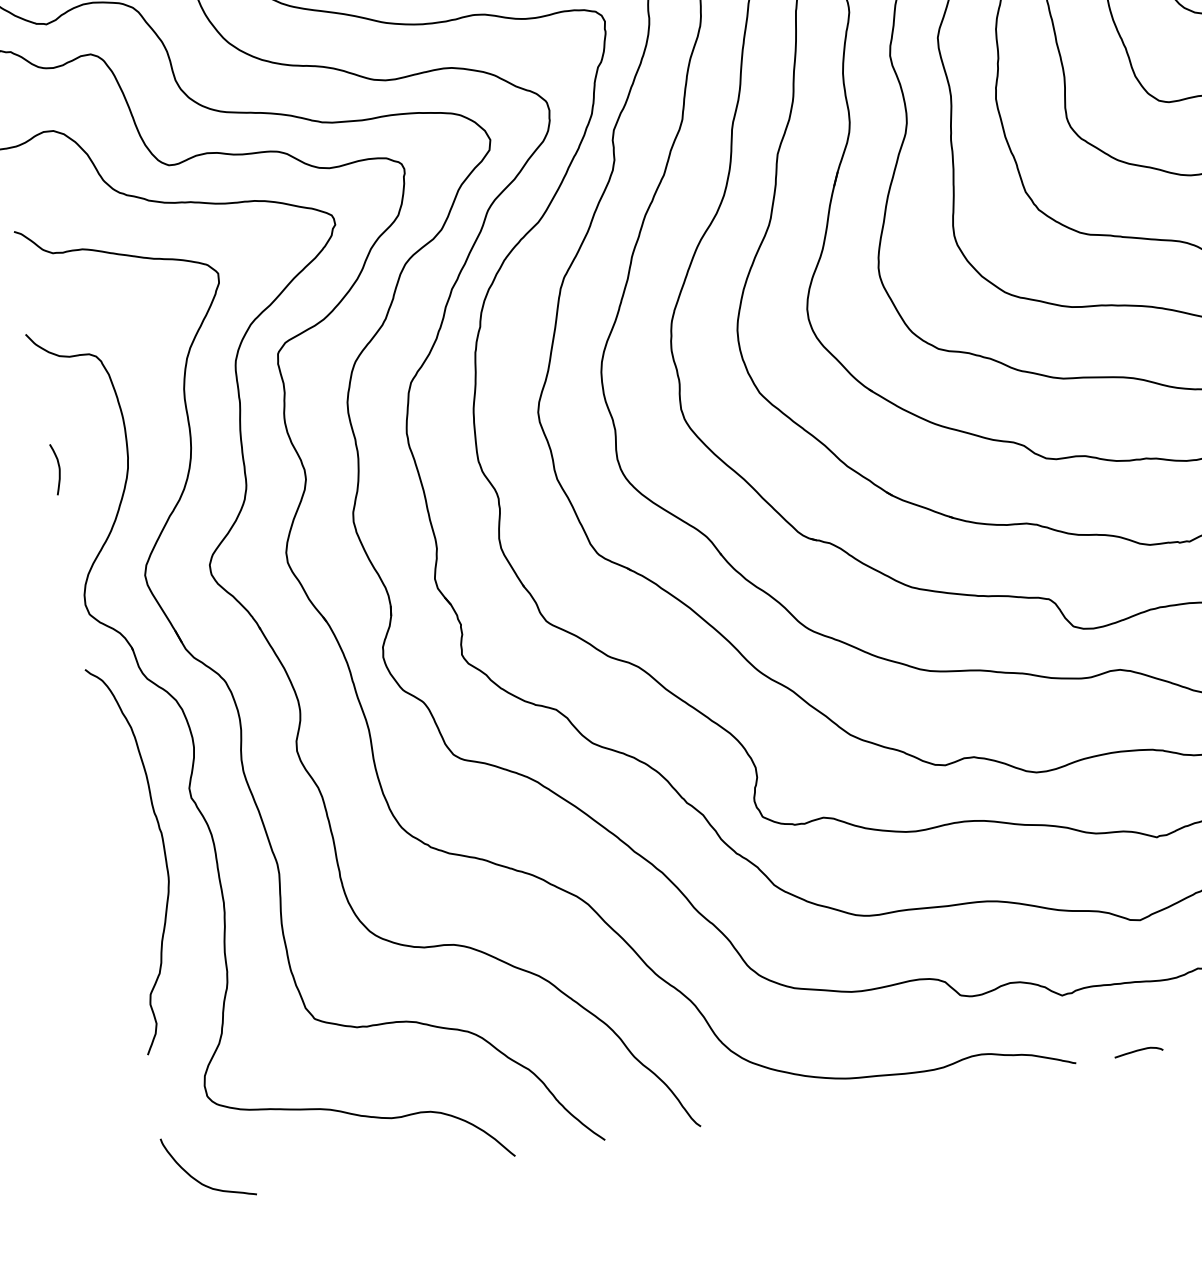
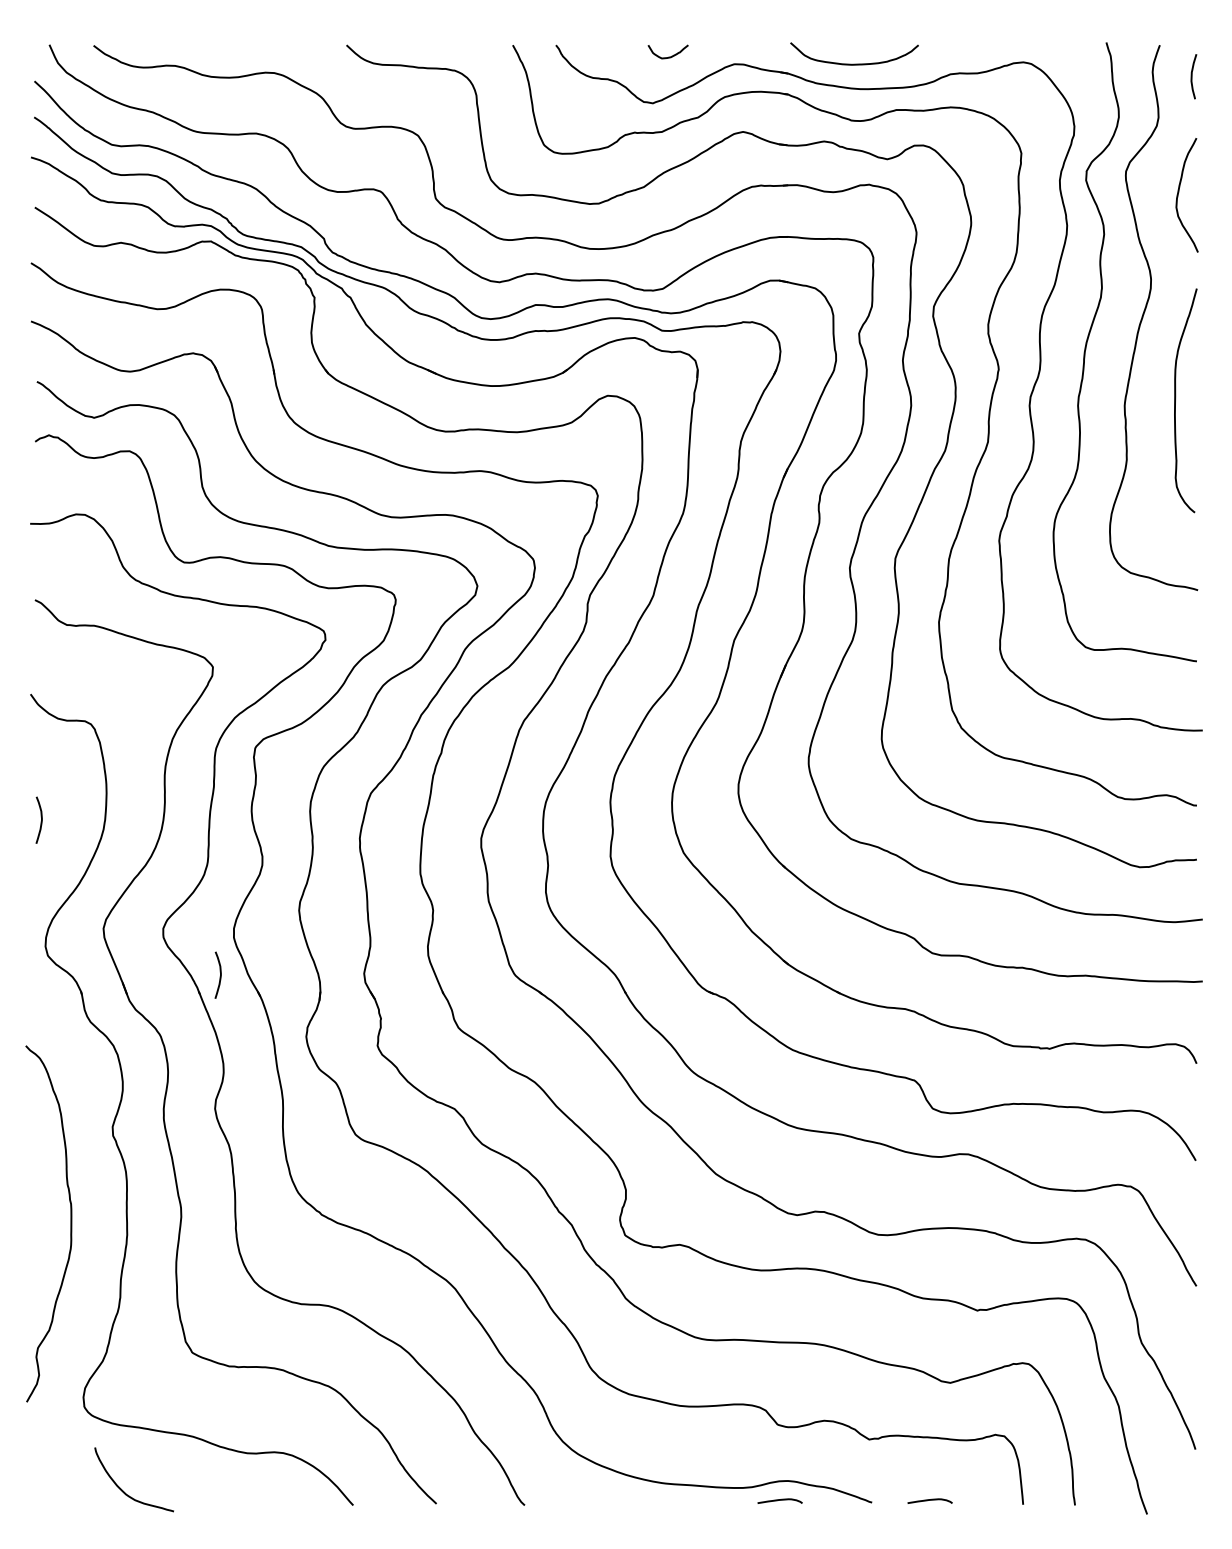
curve: (278, 607) -> (219, 976), added
curve: (164, 854) -> (70, 1223), moved
curve: (975, 1077) -> (779, 1500), added
curve: (197, 1179) -> (122, 1489), moved

